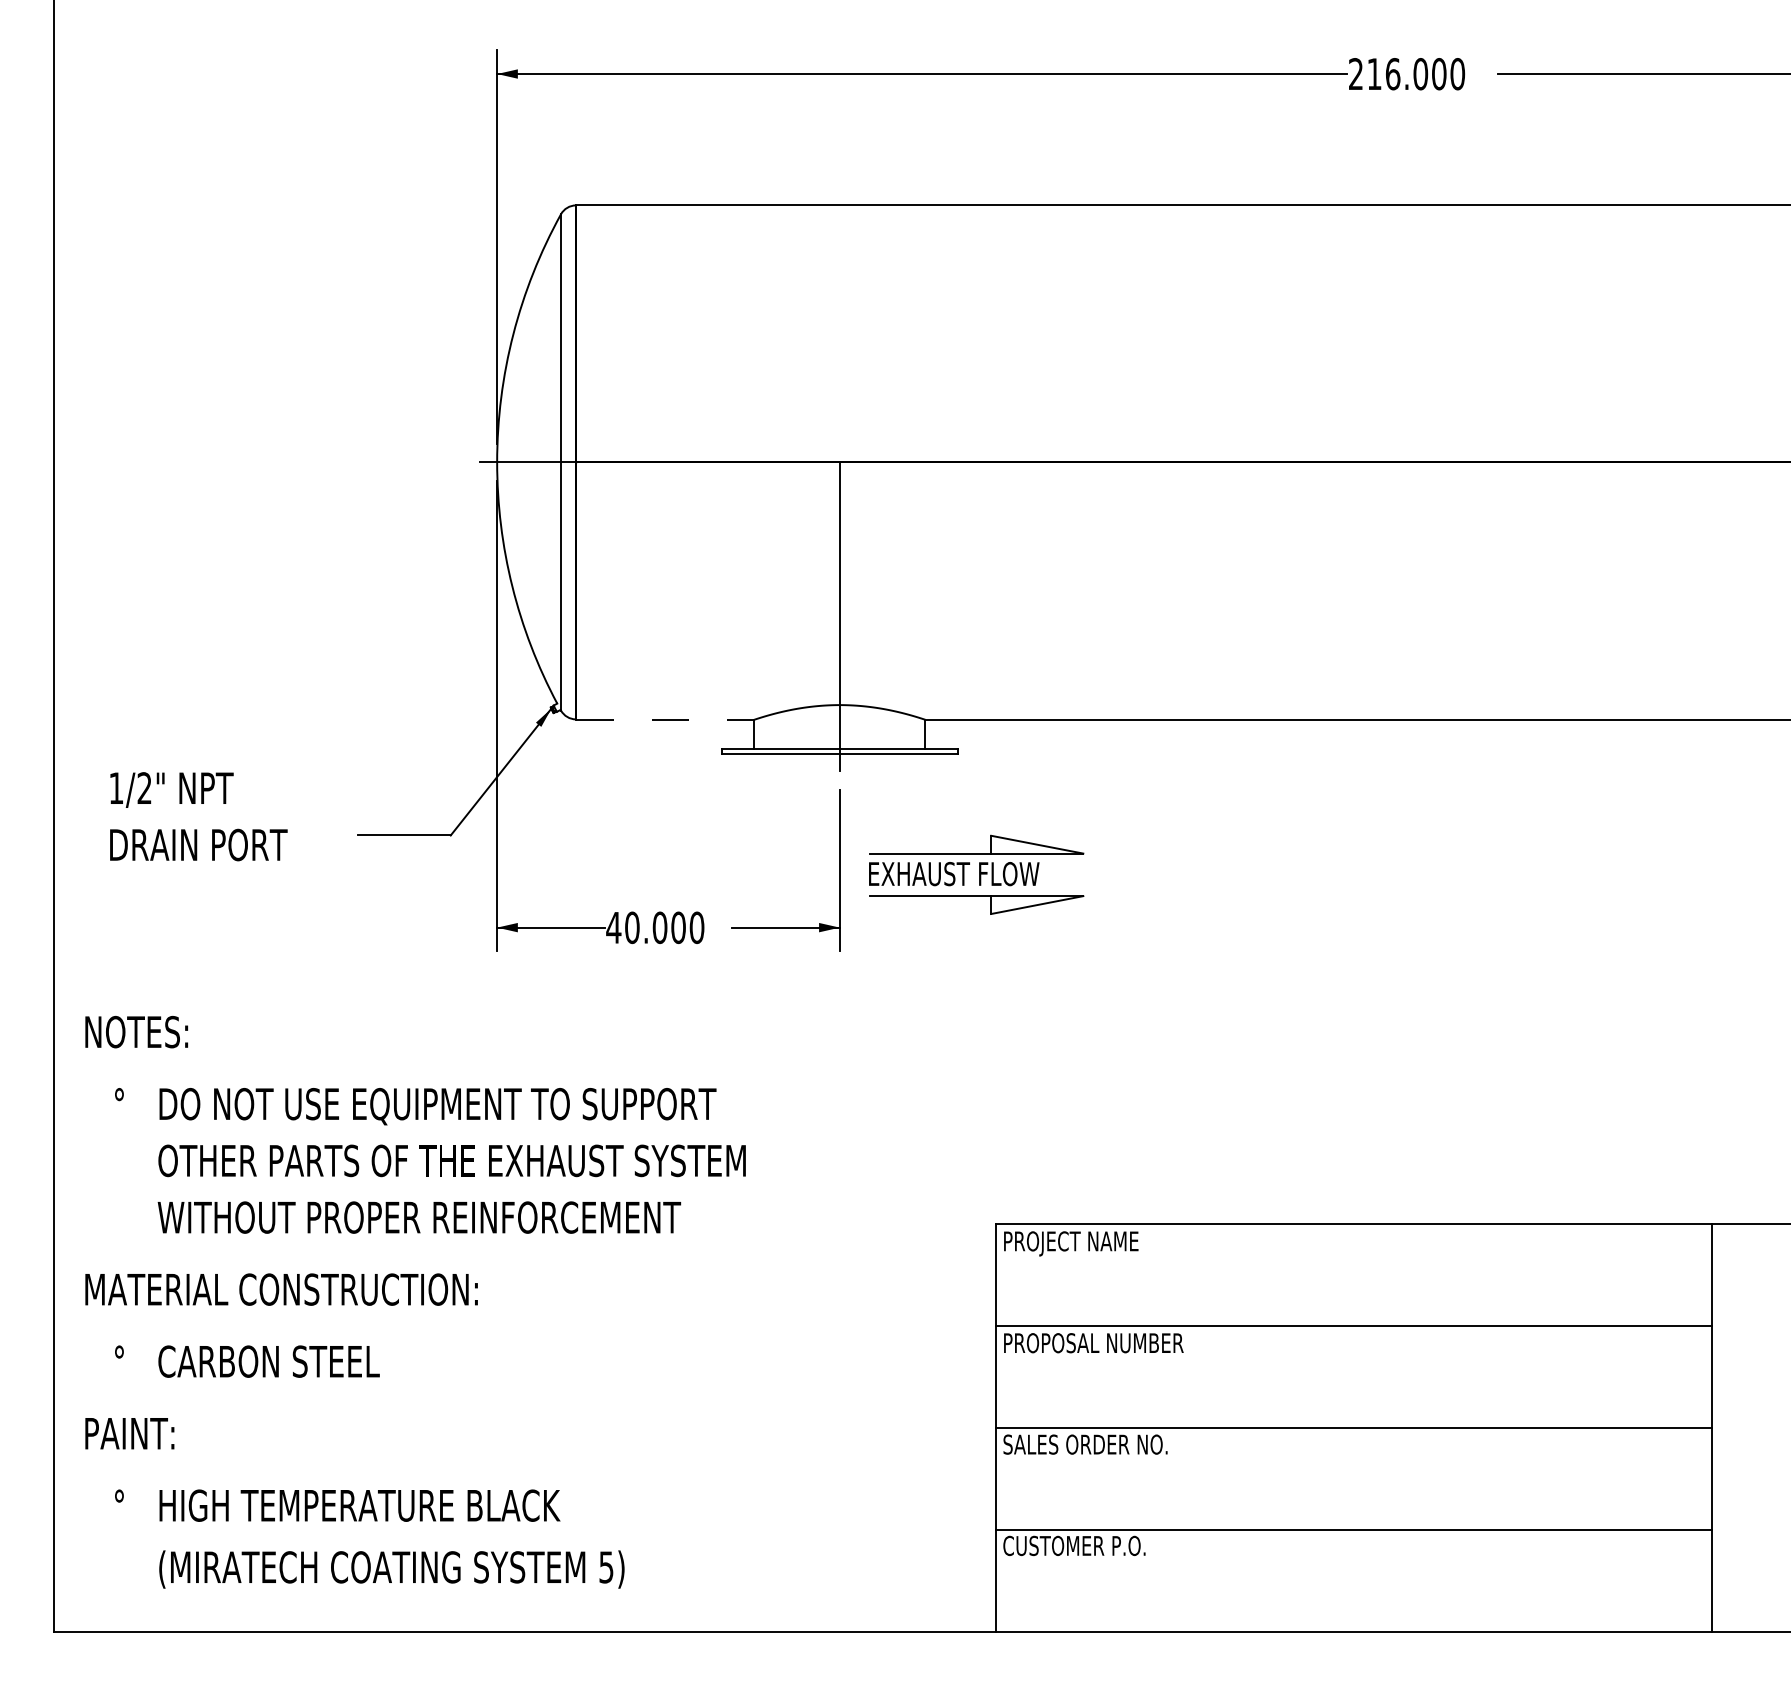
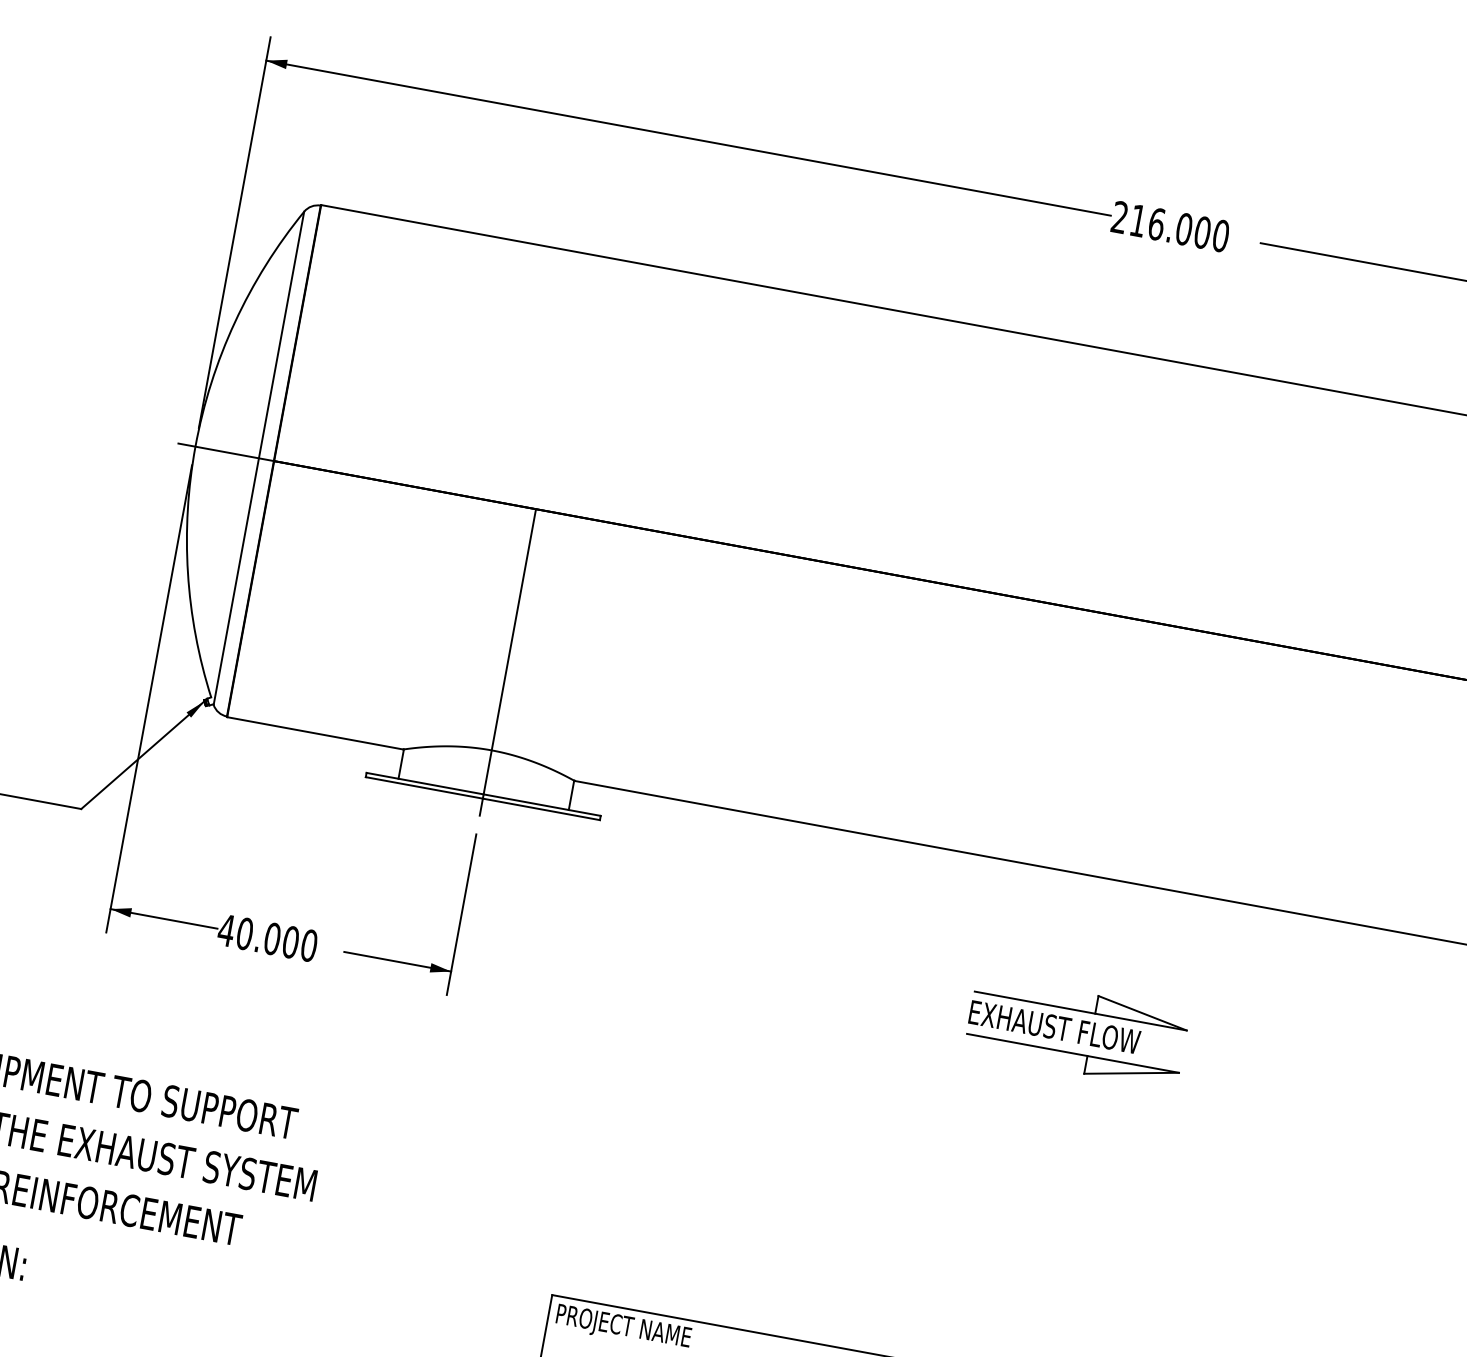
line: (665, 720) -> (315, 733), dashed -> solid
part: (976, 874) -> (1076, 1031), moved

